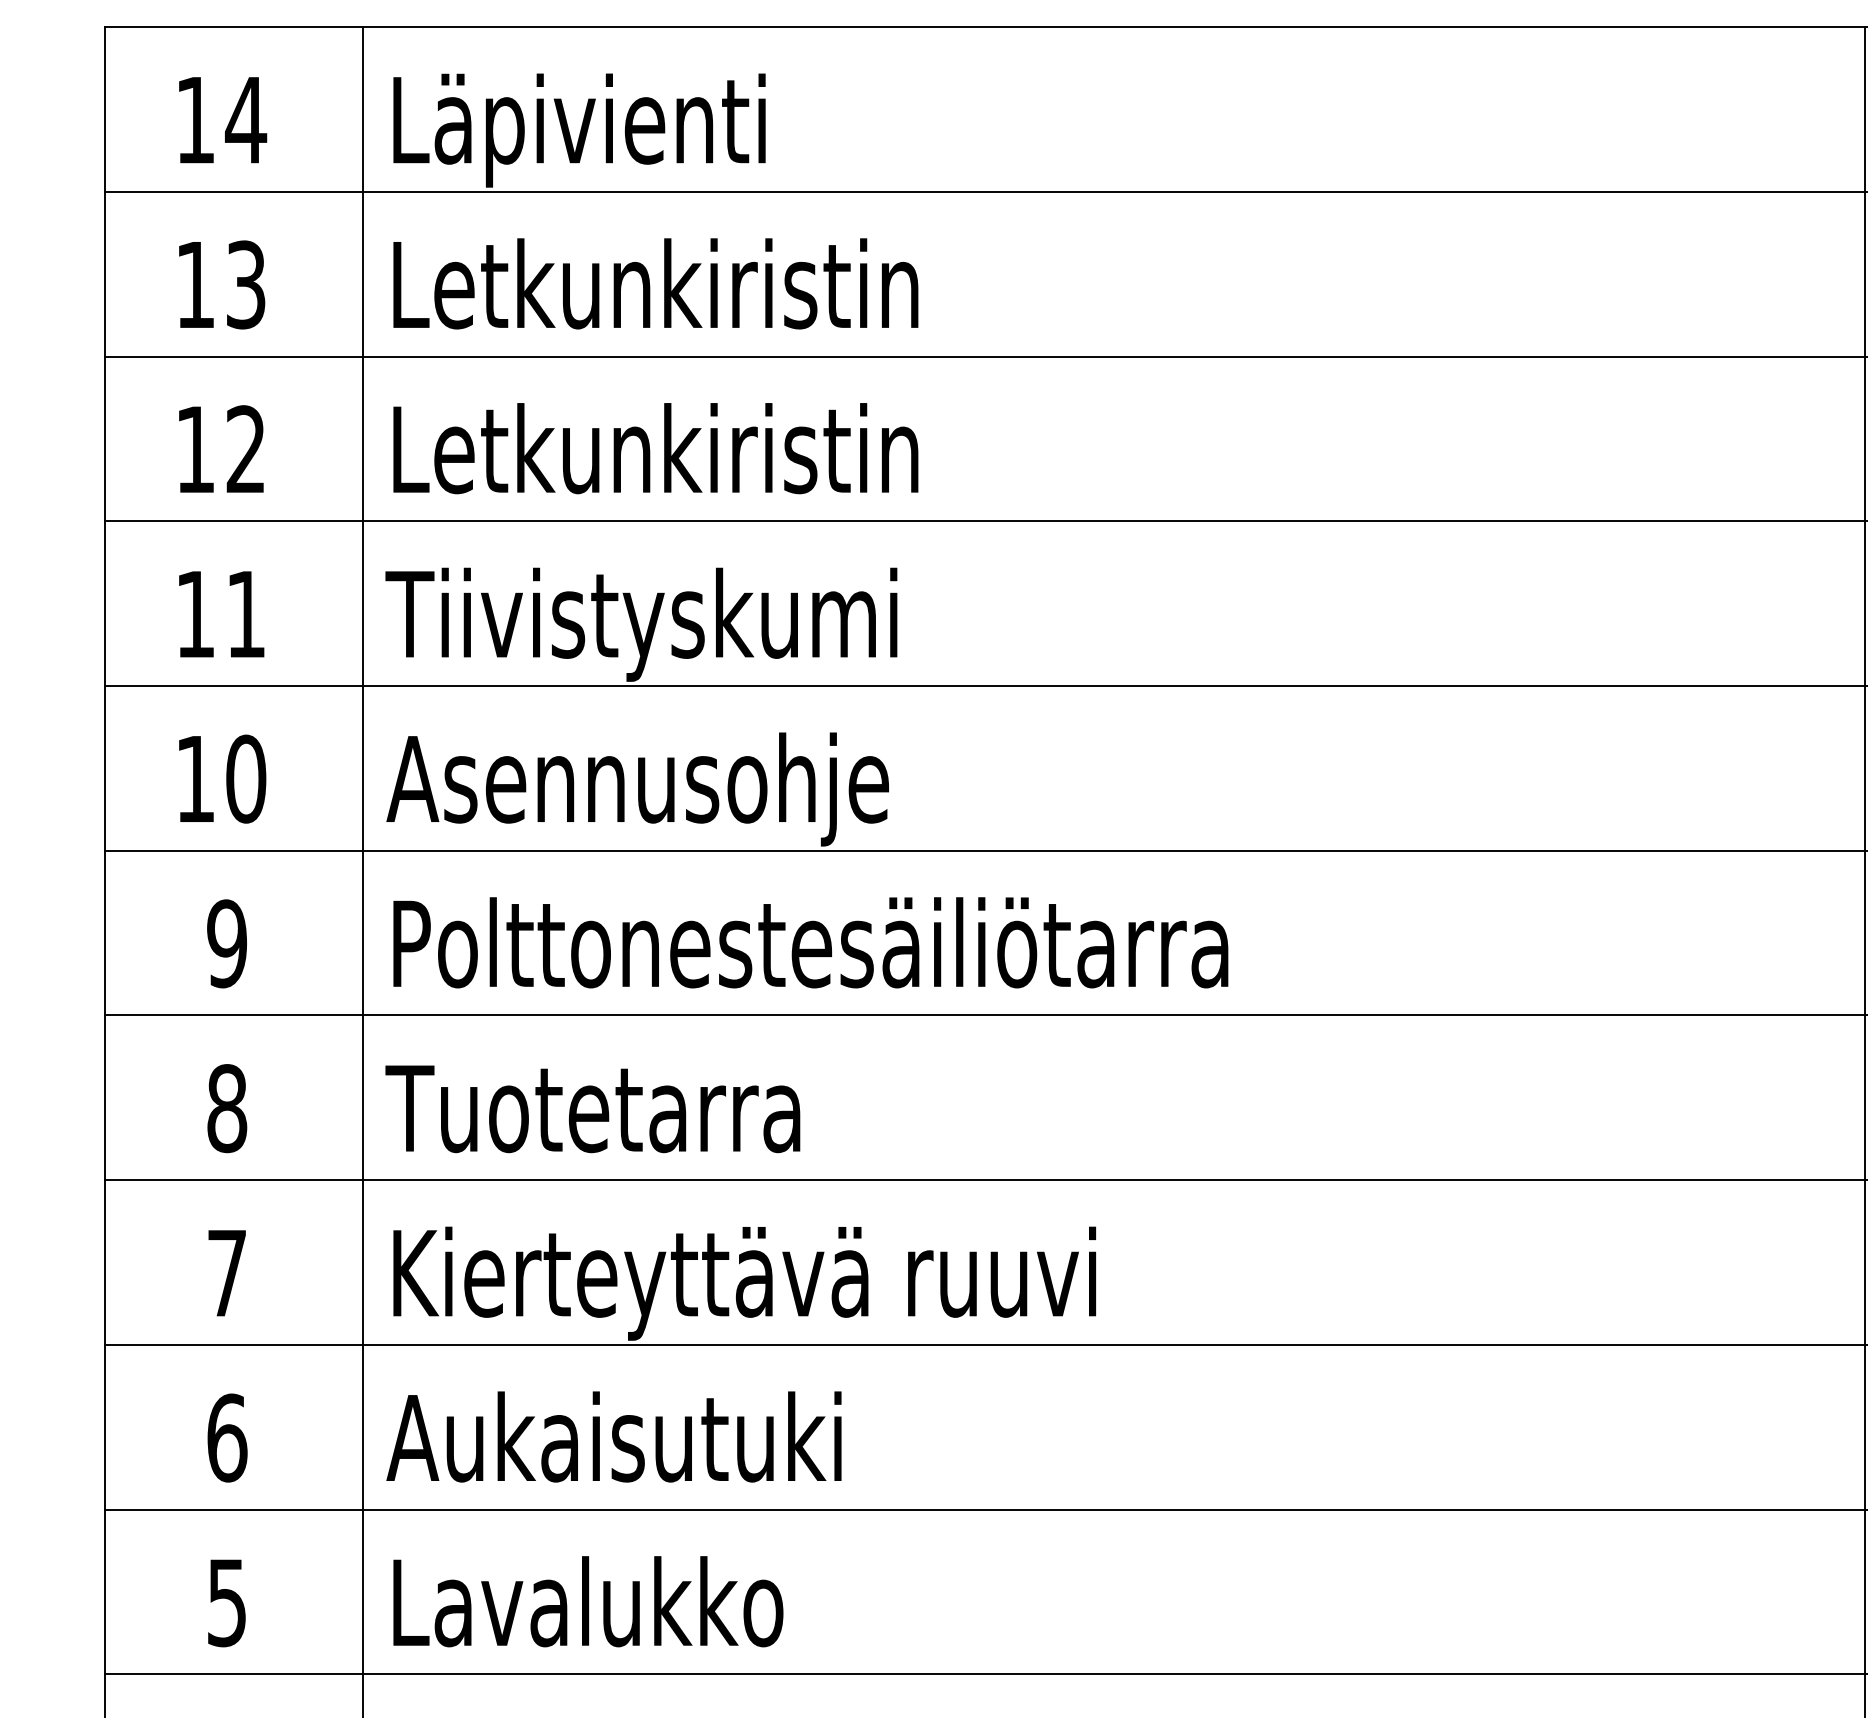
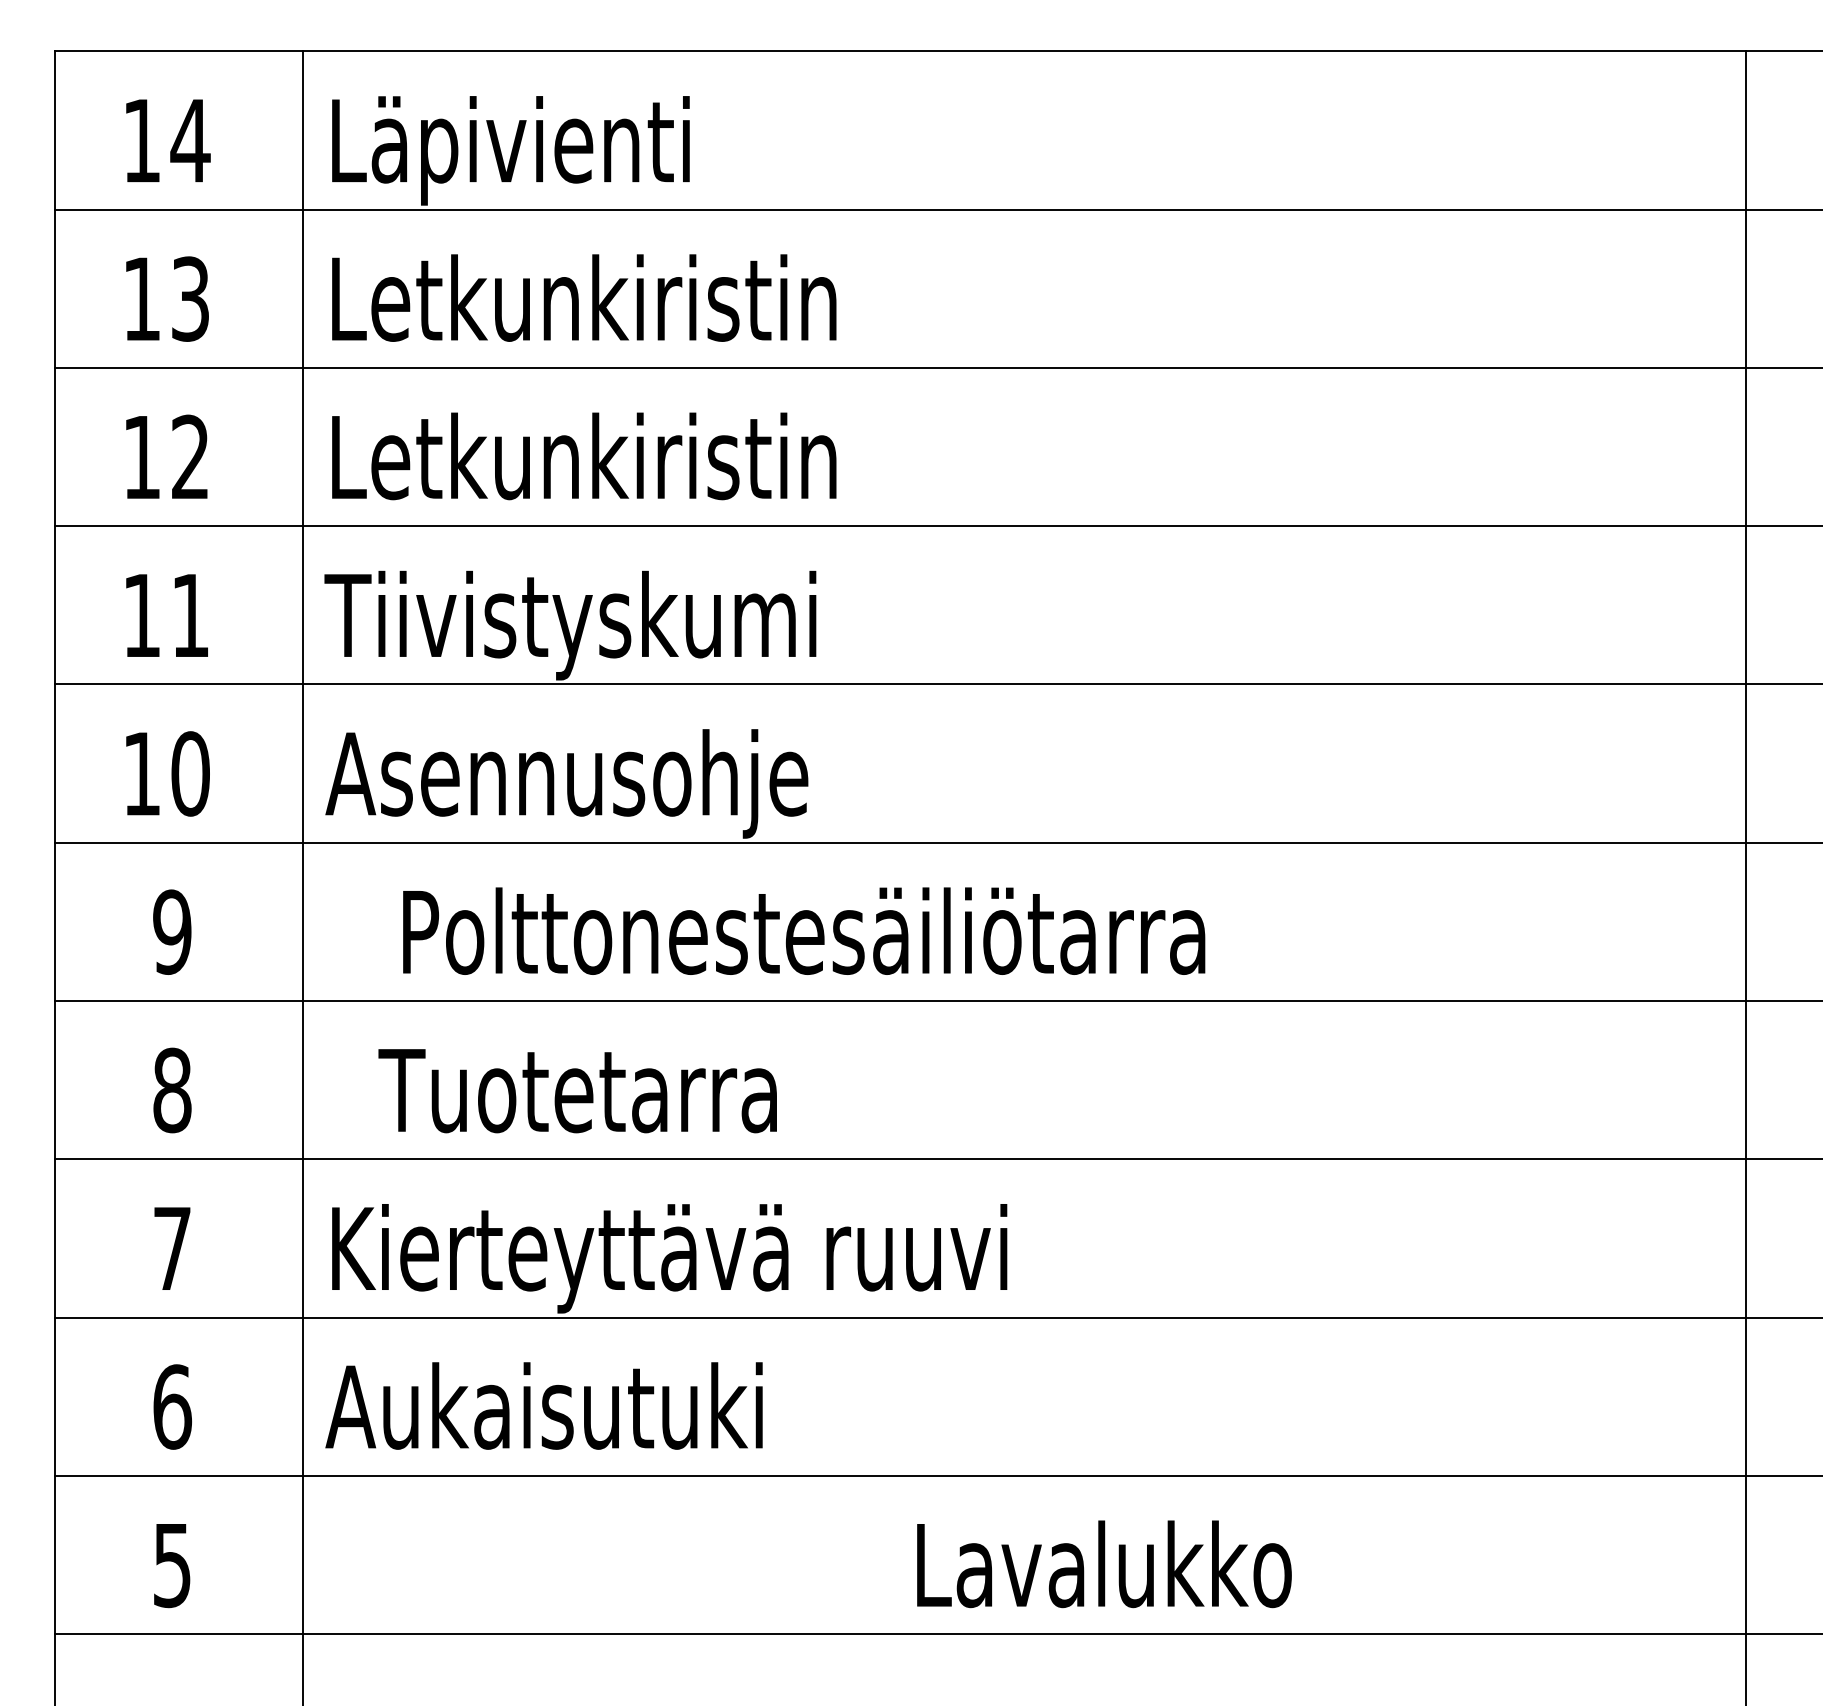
text: (811, 942) -> (804, 930), moved
text: (592, 1109) -> (577, 1091), moved
text: (588, 1601) -> (1104, 1564), moved

